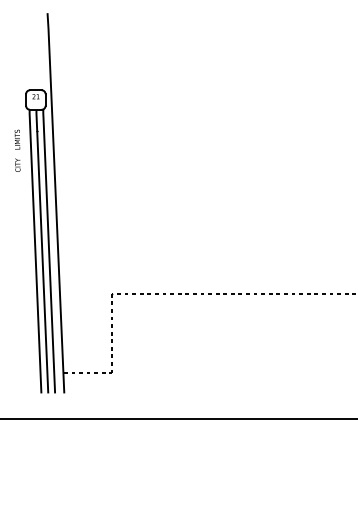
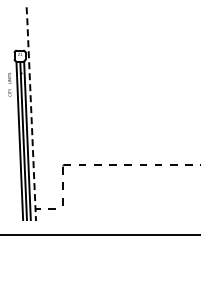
line: (56, 202) -> (31, 113), solid -> dashed

